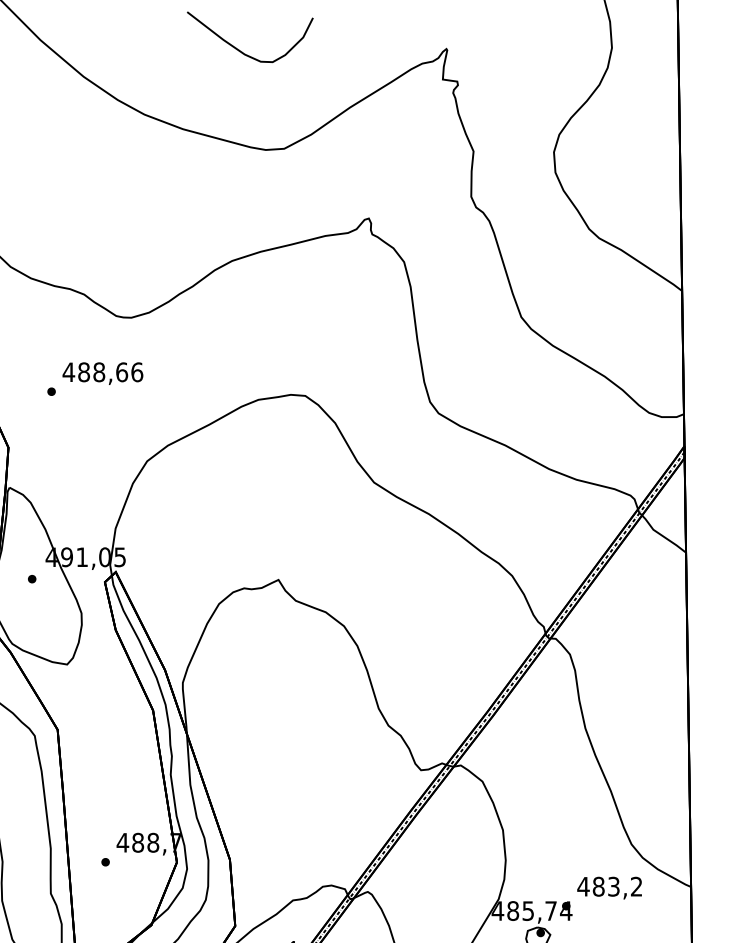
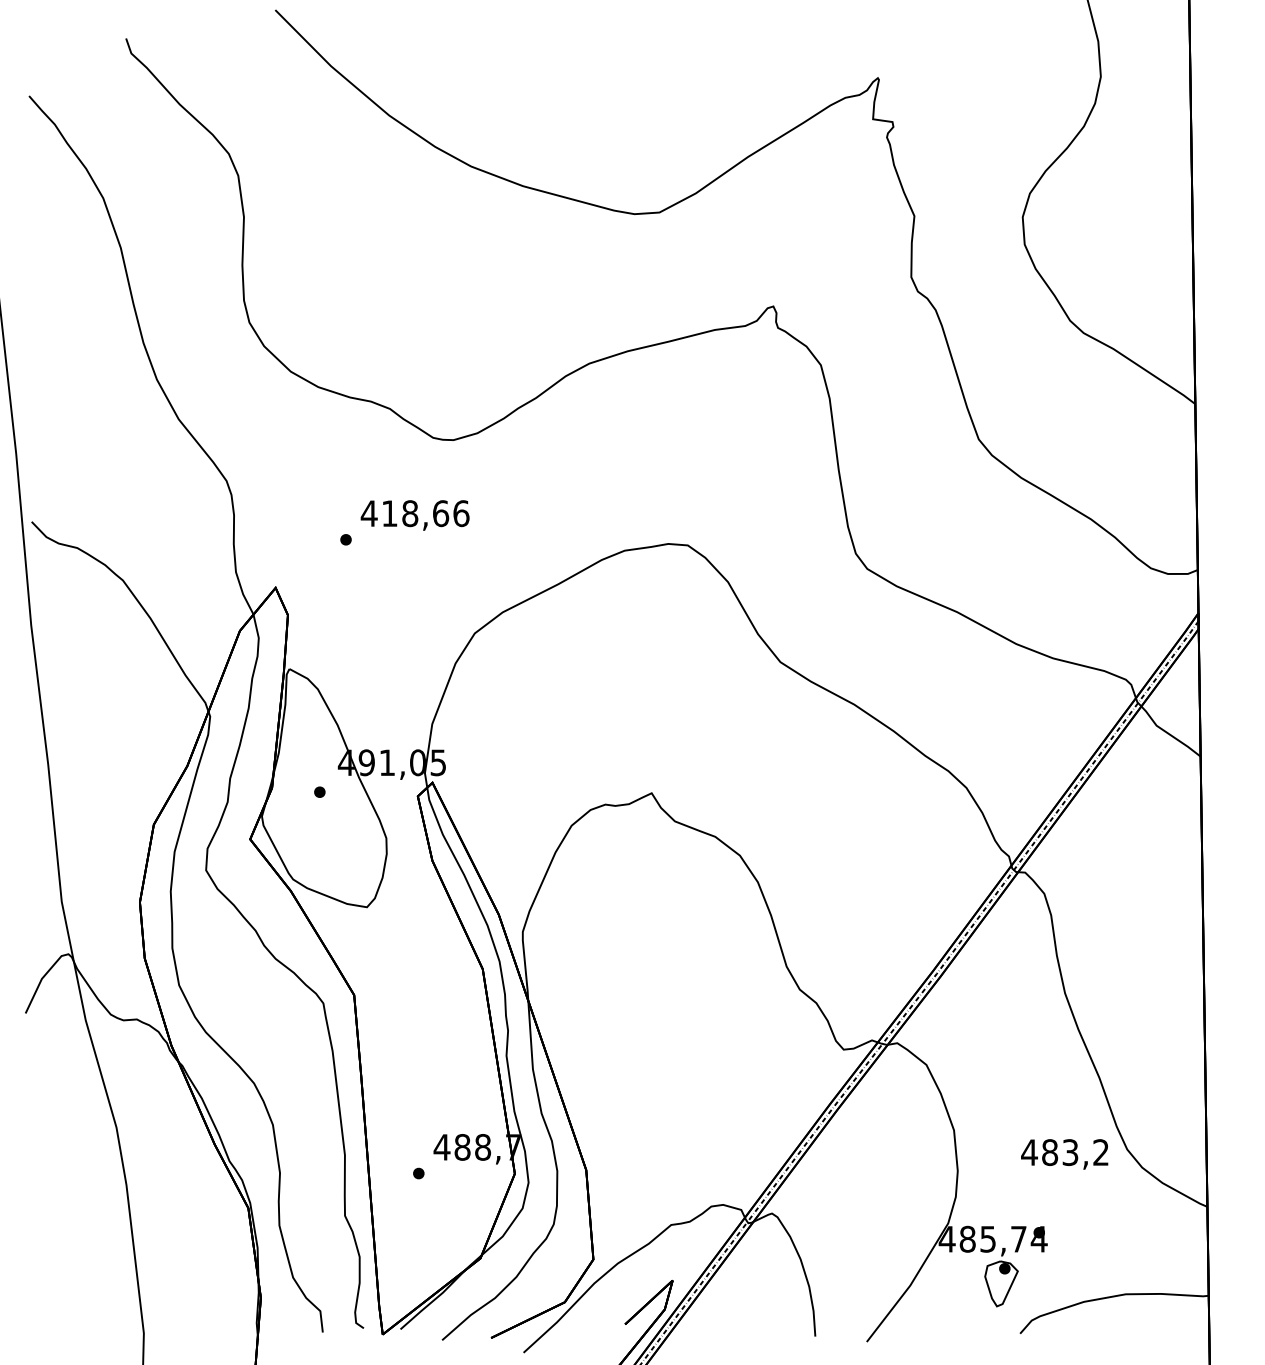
curve: (239, 50) -> (599, 79), removed
text: (83, 372) -> (389, 513), 488,66 -> 418,66
text: (609, 888) -> (1064, 1154), moved

